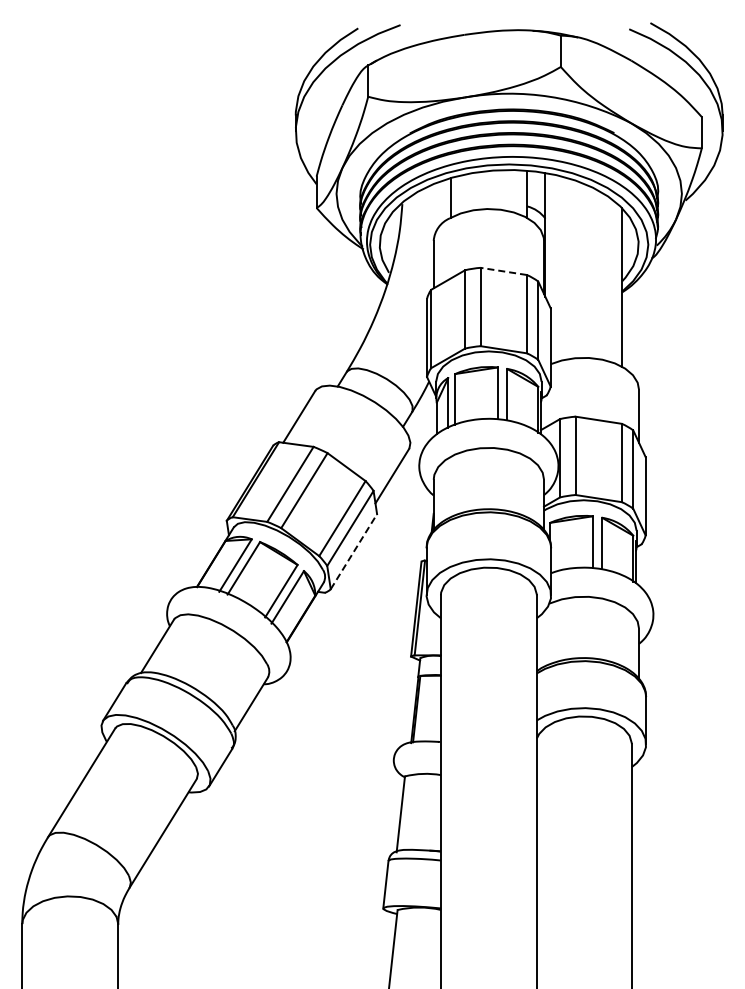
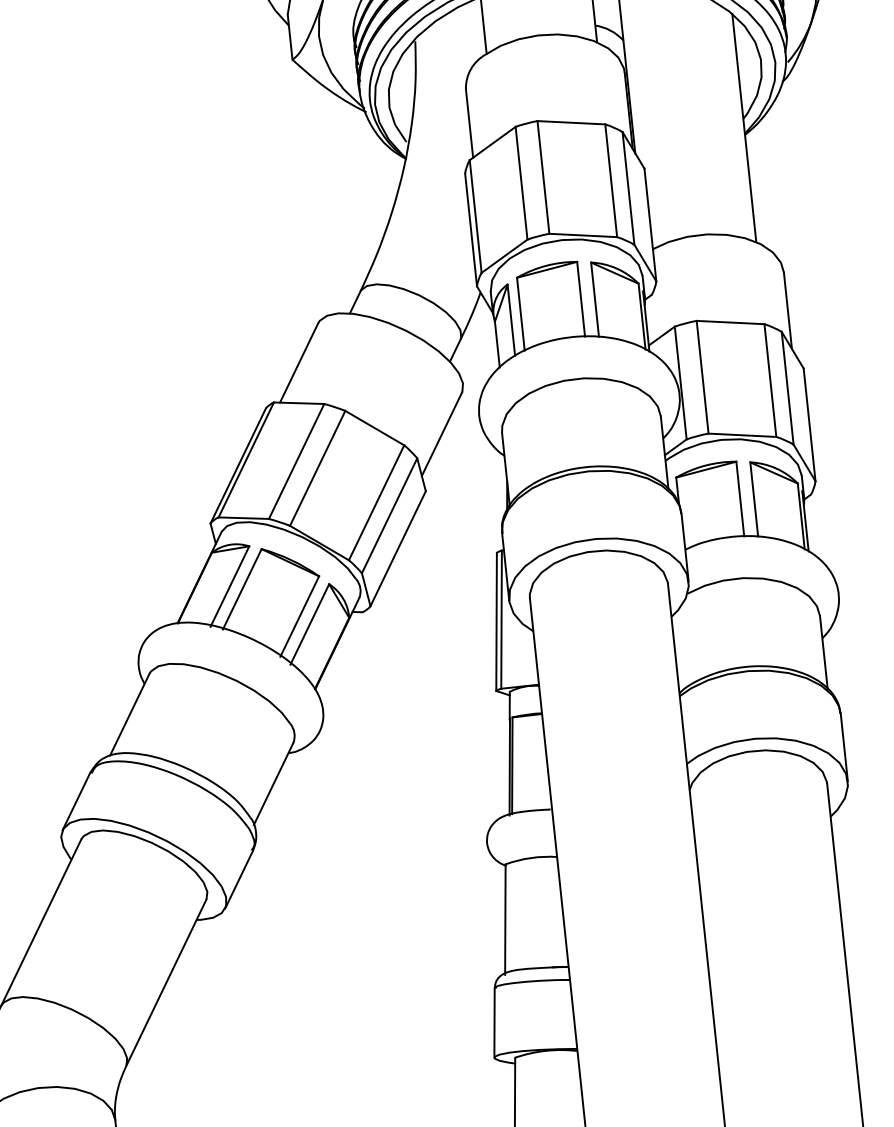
line: (503, 271) -> (571, 122), dashed -> solid
line: (354, 551) -> (398, 548), dashed -> solid

